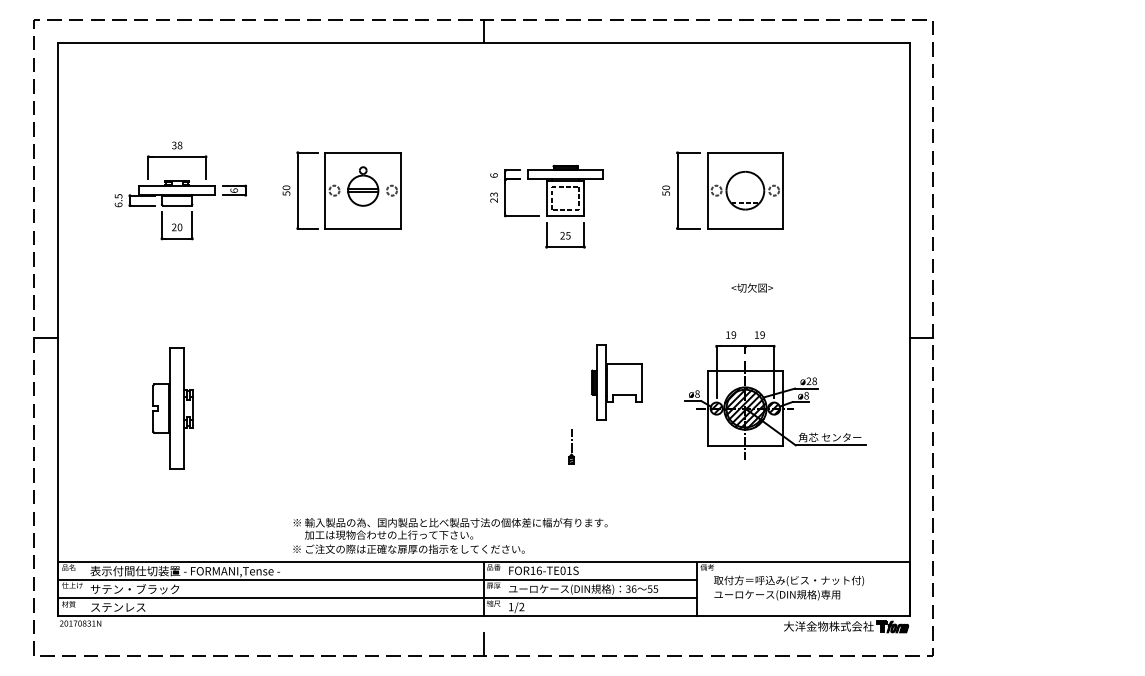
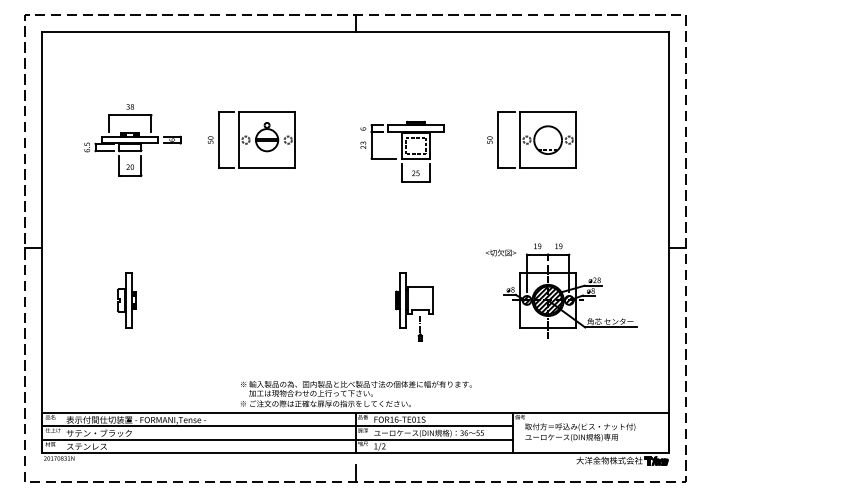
text: (751, 287) -> (500, 252), moved
part: (616, 382) -> (414, 300), moved
part: (172, 408) -> (126, 300), size x0.62
text: (450, 535) -> (356, 393), moved

